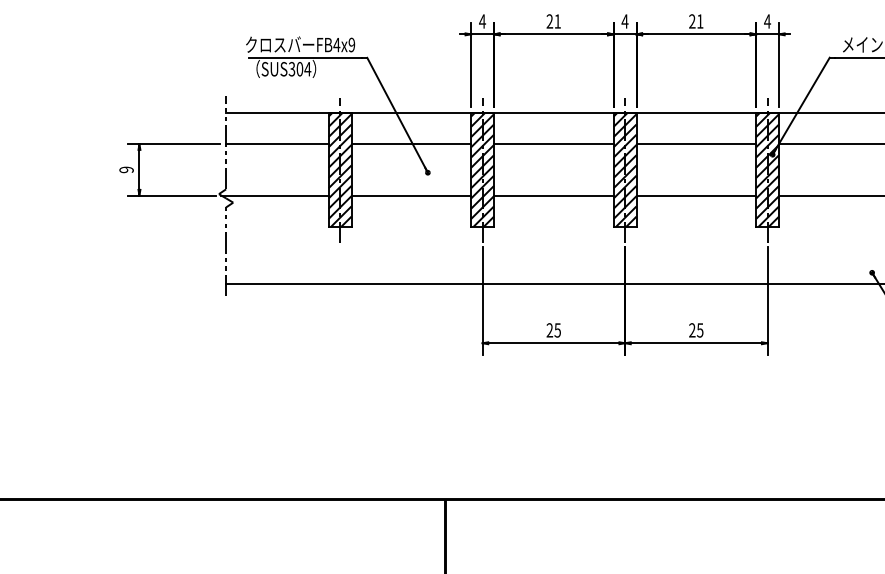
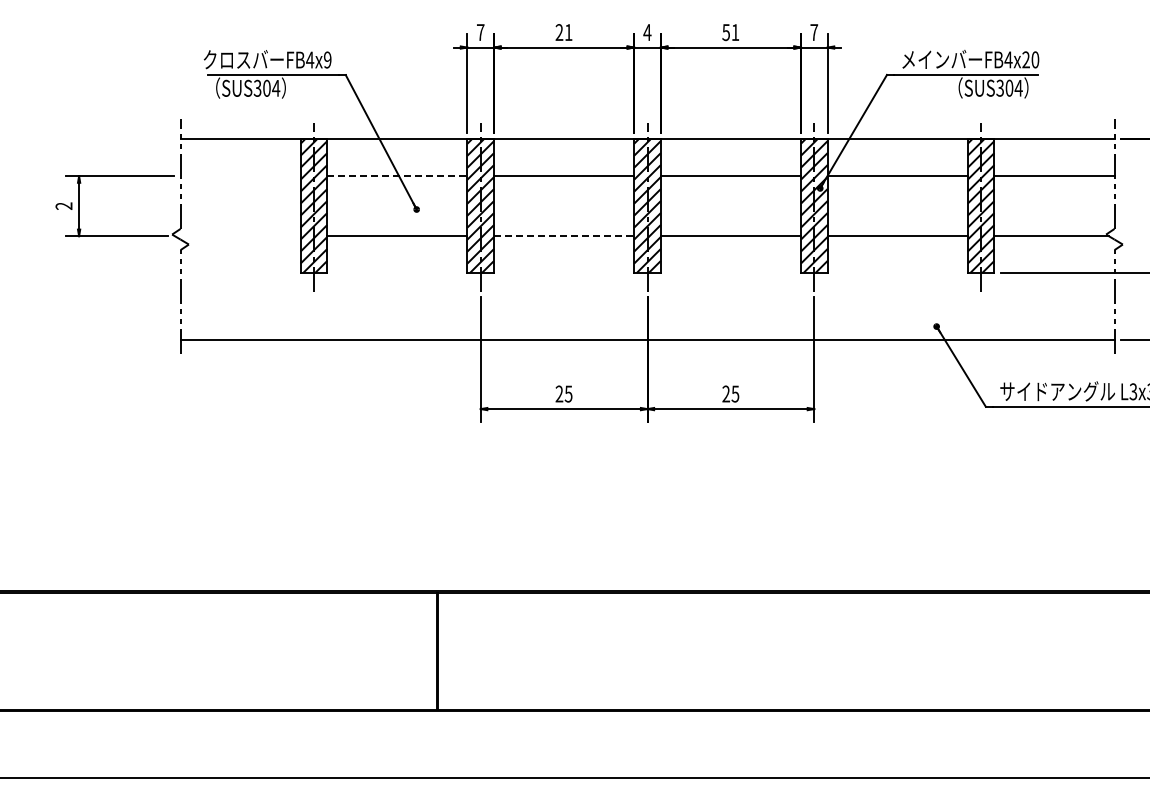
text: (482, 21) -> (480, 32), 4 -> 7
text: (691, 21) -> (725, 32), 21 -> 51
text: (767, 21) -> (814, 32), 4 -> 7
line: (277, 144) -> (240, 176), removed
line: (411, 144) -> (397, 176), solid -> dashed
text: (126, 169) -> (64, 205), 9 -> 2
line: (274, 195) -> (237, 236), removed
line: (554, 195) -> (564, 236), solid -> dashed

